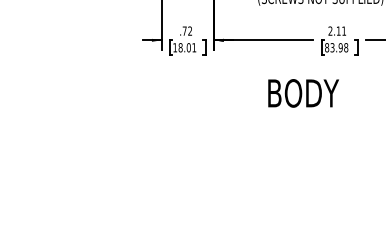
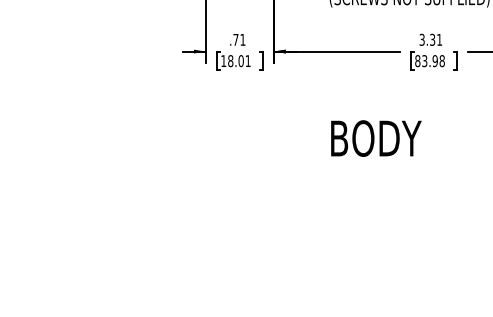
text: (189, 30) -> (242, 39), .72 -> .71
text: (334, 30) -> (427, 39), 2.11 -> 3.31
text: (303, 93) -> (376, 138), moved

